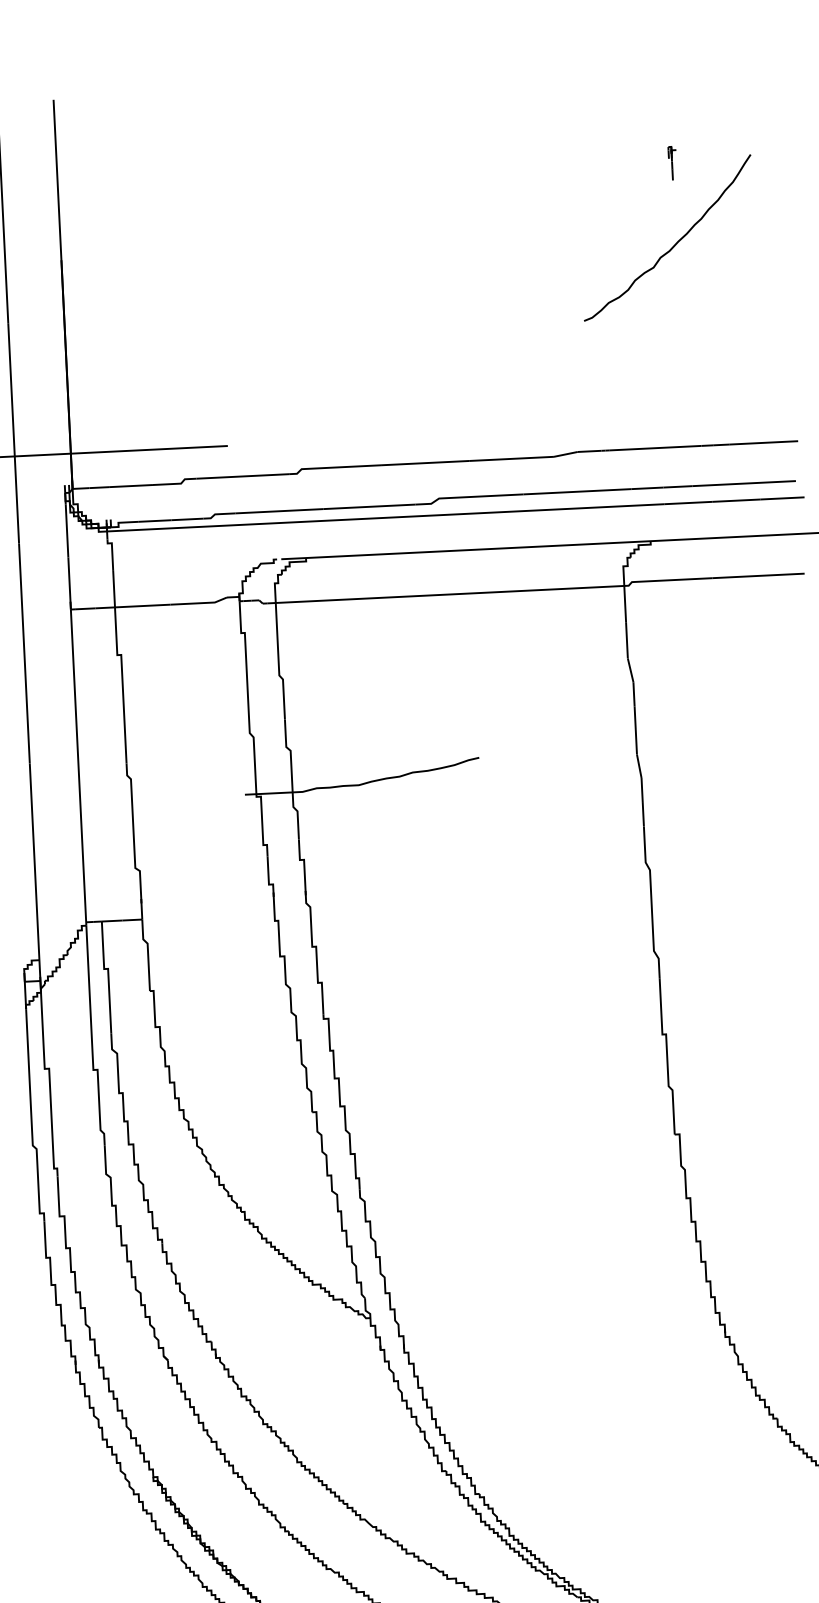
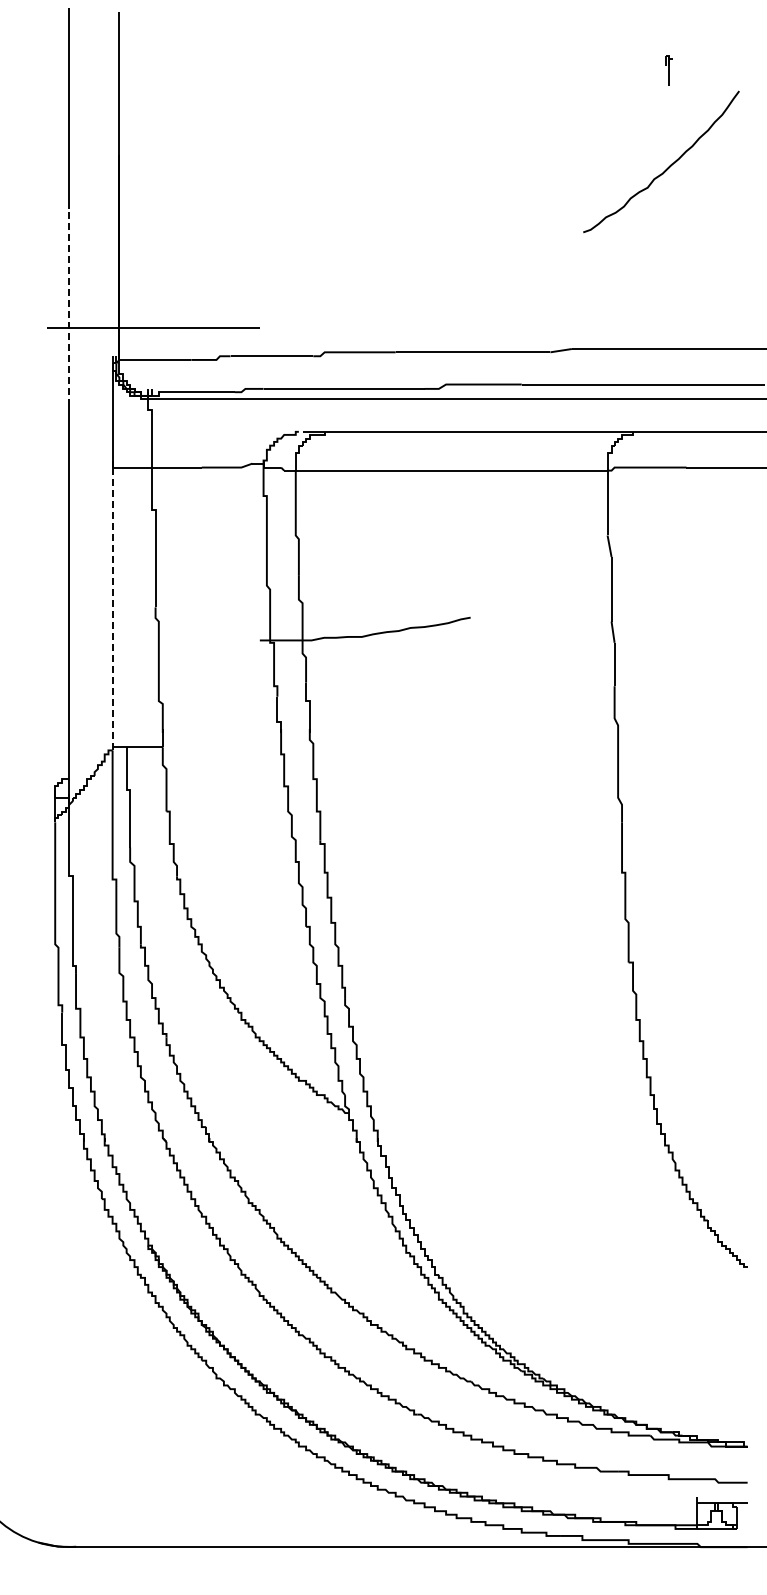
part: (671, 163) -> (668, 70), moved
line: (13, 433) -> (69, 307), solid -> dashed
line: (78, 767) -> (112, 608), solid -> dashed

